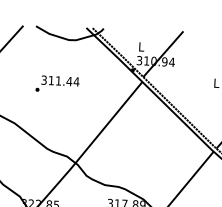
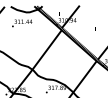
text: (58, 84) -> (22, 23), moved

